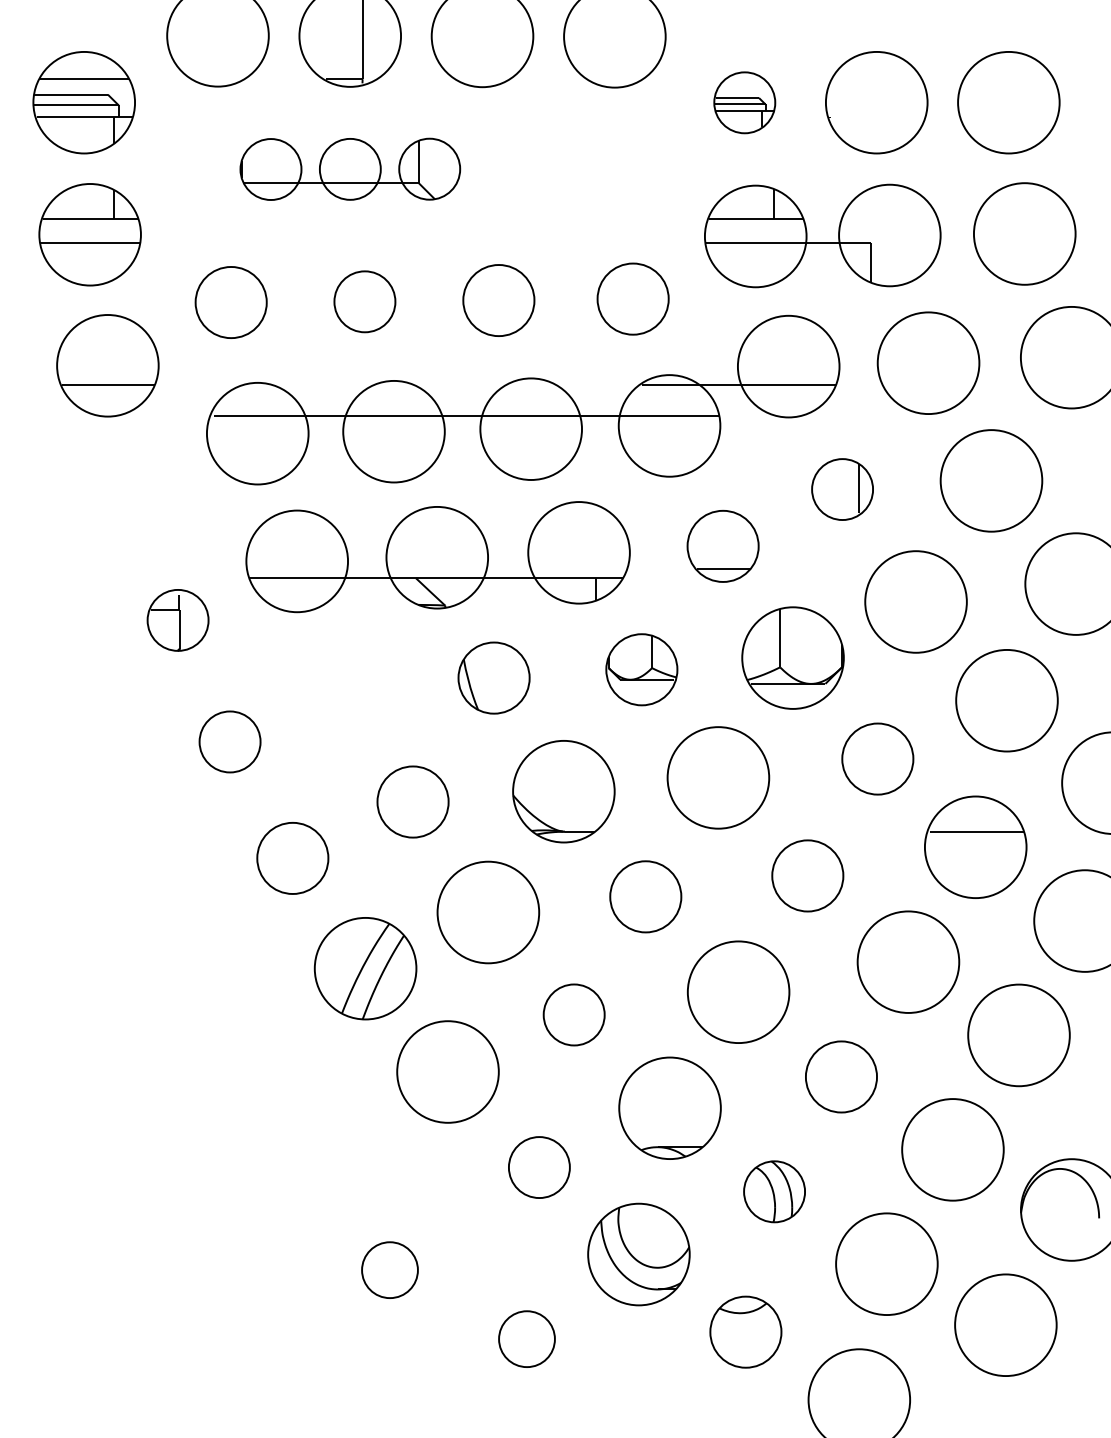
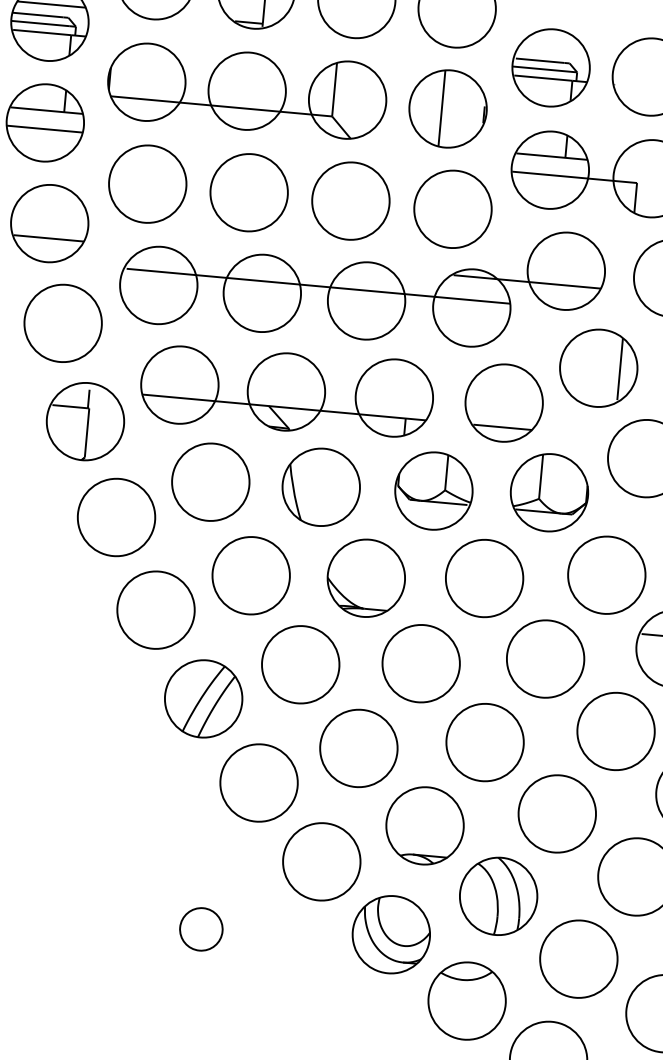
part: (744, 102) -> (551, 67), size x1.67
part: (614, 168) -> (447, 108), added
part: (350, 169) -> (247, 91), size x1.67
part: (632, 298) -> (452, 208), size x1.43
part: (498, 300) -> (350, 201), size x1.43
part: (364, 301) -> (248, 192), size x1.67
part: (230, 302) -> (147, 184), size x1.43
part: (842, 489) -> (598, 368), size x1.67
part: (136, 494) -> (62, 323), added
part: (722, 546) -> (503, 403), size x1.43
part: (177, 620) -> (84, 421), size x1.67
part: (641, 669) -> (433, 490), size x1.43
part: (493, 677) -> (320, 486), size x1.43
part: (348, 684) -> (210, 482), added
part: (229, 741) -> (116, 517), size x1.67
part: (877, 758) -> (606, 574), size x1.43
part: (412, 801) -> (250, 575), size x1.43
part: (292, 858) -> (155, 610), size x1.43
part: (807, 875) -> (545, 658), size x1.43
part: (645, 896) -> (421, 663), size x1.43
part: (573, 1014) -> (358, 748), size x1.67
part: (841, 1076) -> (557, 813), size x1.43
part: (539, 1167) -> (321, 861), size x1.67
part: (774, 1191) -> (498, 896), size x1.67
part: (745, 1331) -> (466, 1000), size x1.43
part: (526, 1338) -> (300, 990), removed

